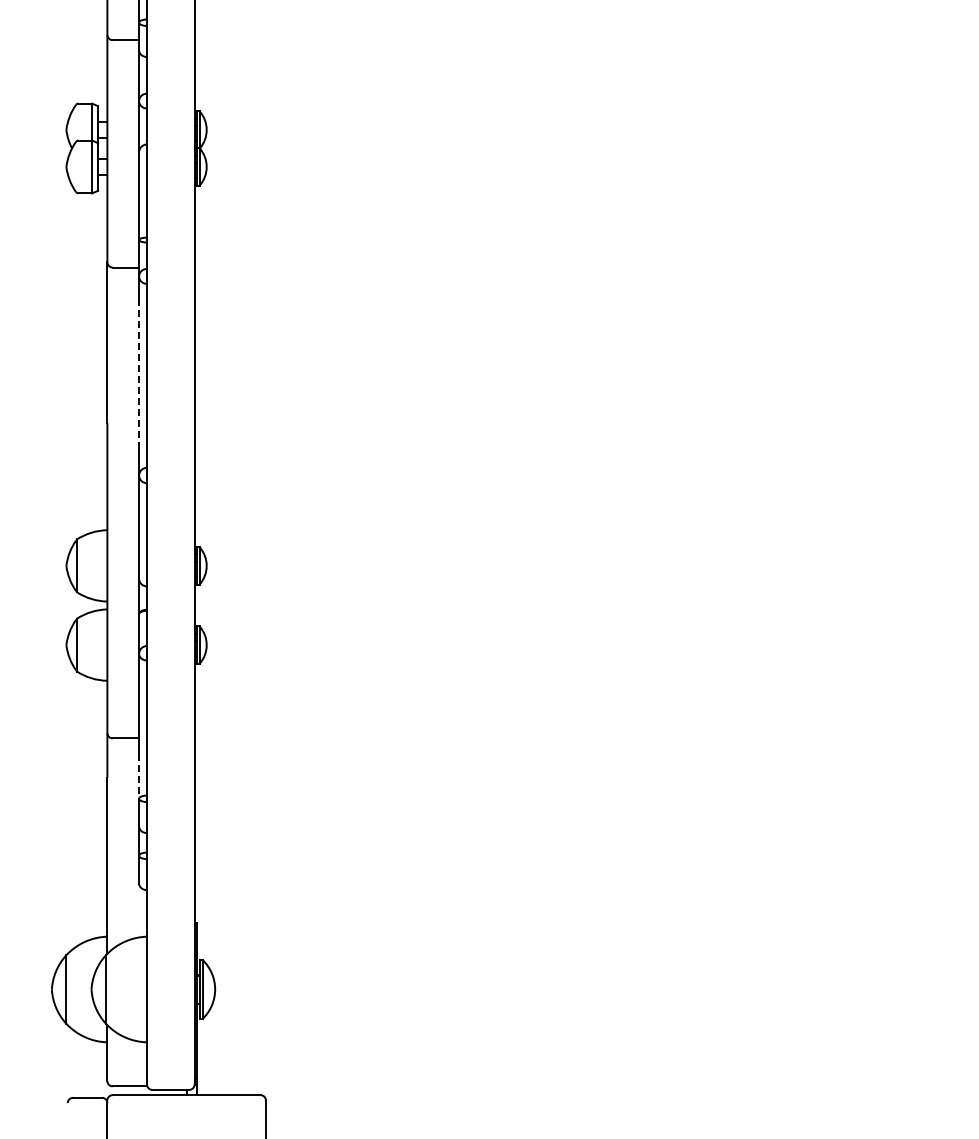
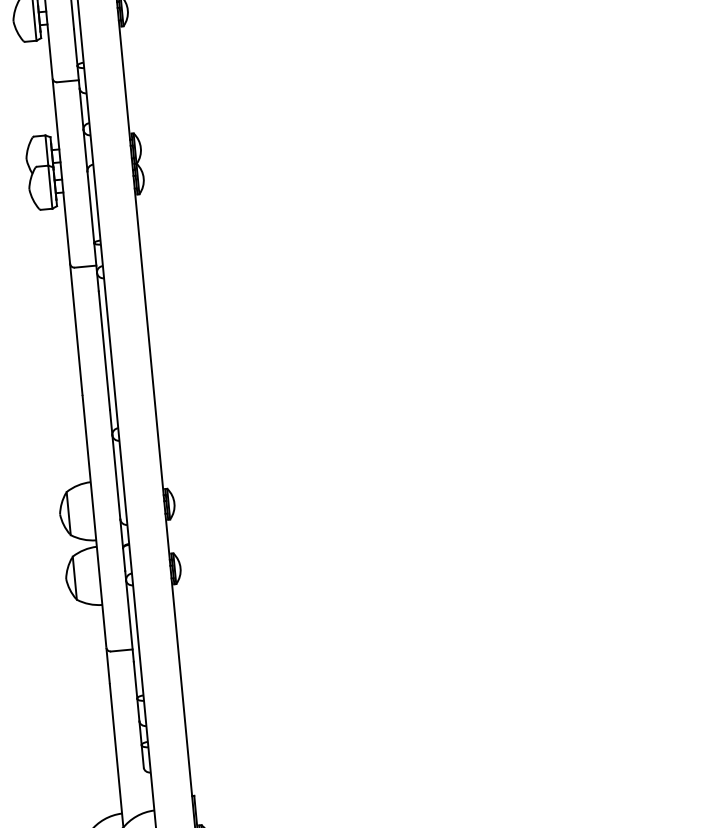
line: (139, 371) -> (104, 350), dashed -> solid
line: (139, 776) -> (135, 680), dashed -> solid

